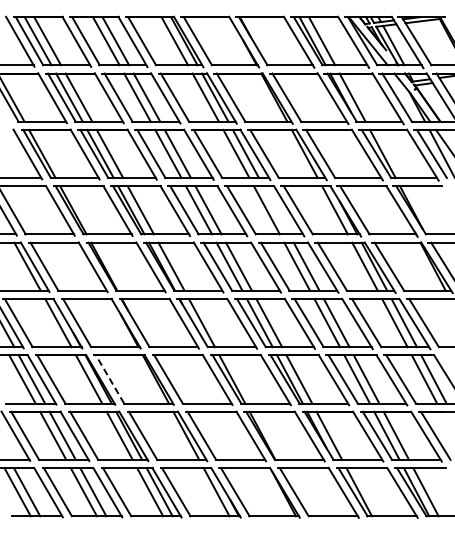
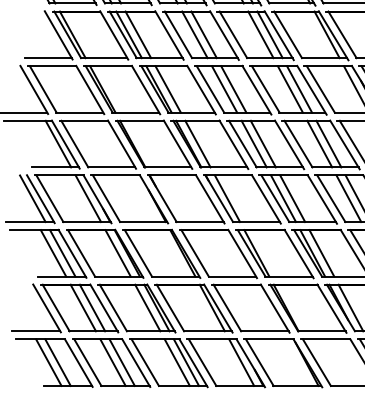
line: (276, 210) -> (299, 89), added
line: (110, 379) -> (138, 253), dashed -> solid

